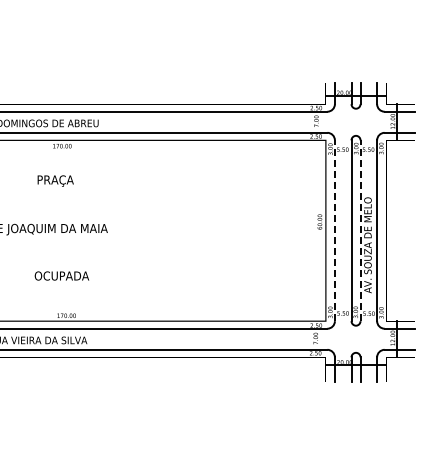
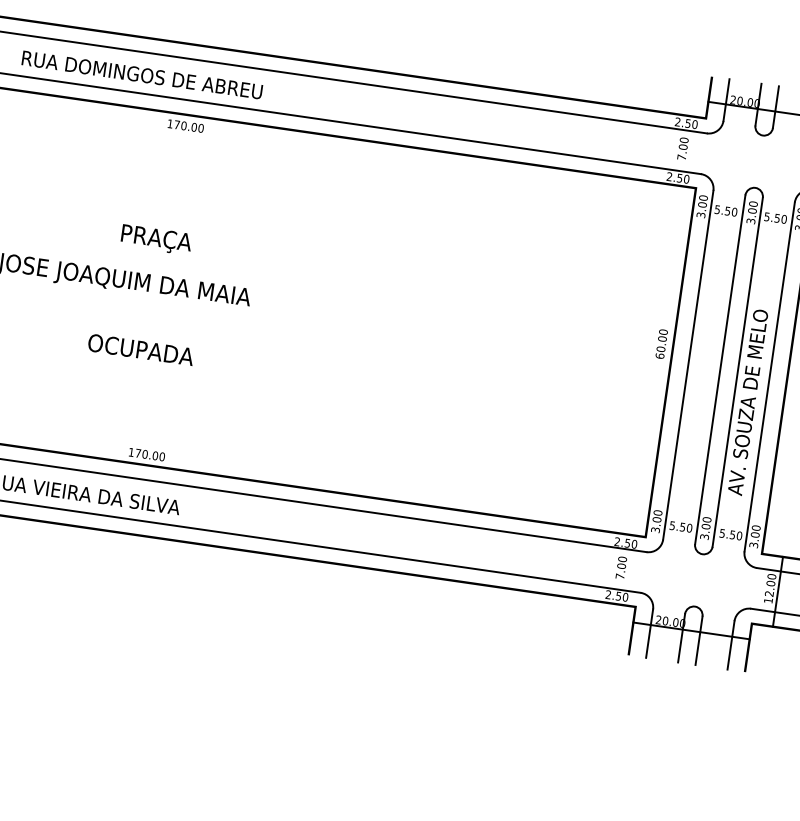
text: (55, 180) -> (156, 238), moved
line: (334, 230) -> (687, 364), dashed -> solid
line: (360, 230) -> (737, 371), dashed -> solid
text: (61, 275) -> (140, 348), moved

